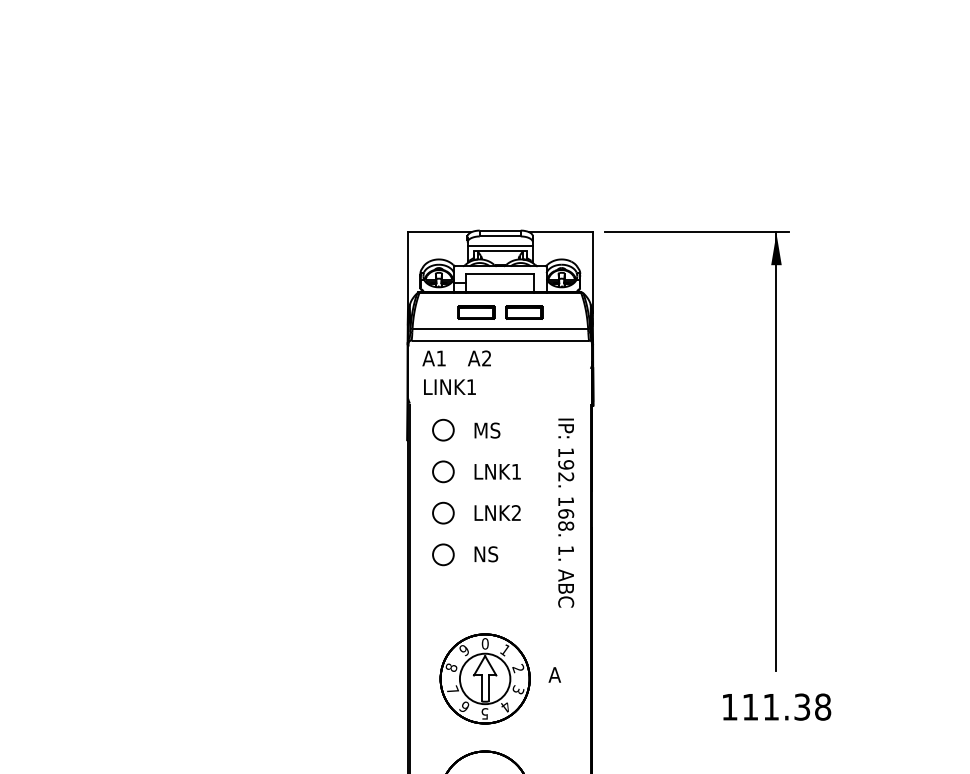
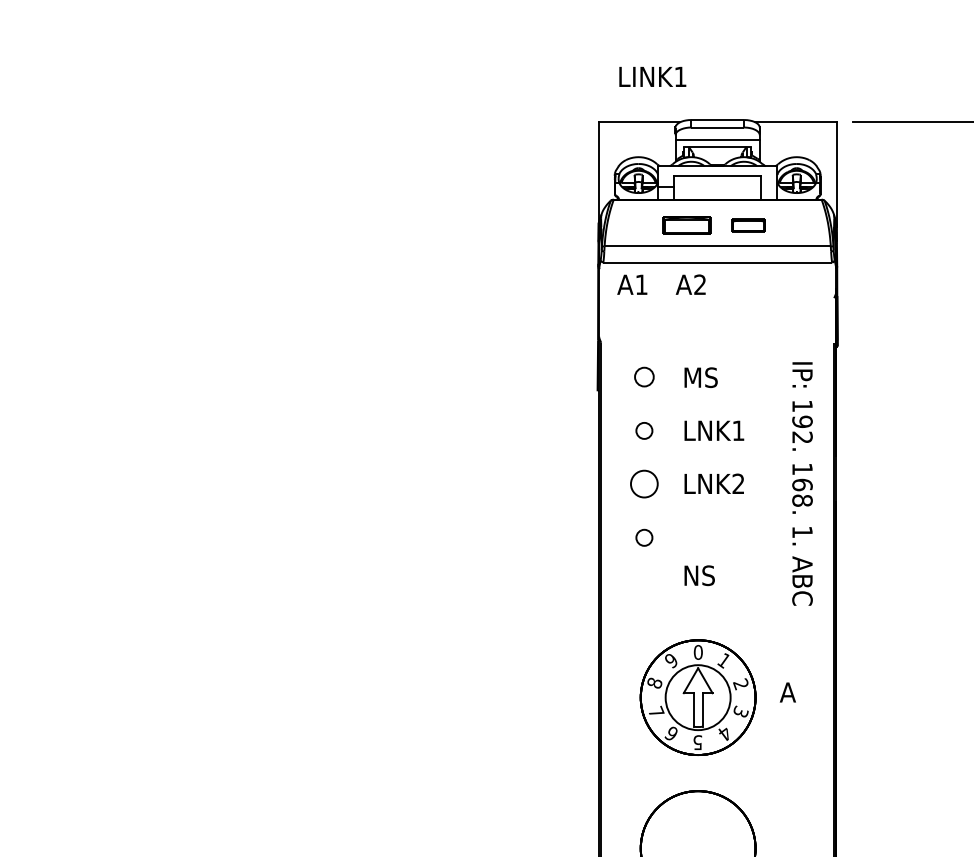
part: (524, 312) -> (748, 225), size x0.7
text: (449, 386) -> (652, 76), moved
circle: (443, 429) -> (644, 376), size x0.7
circle: (443, 471) -> (644, 430), size x0.6
circle: (443, 554) -> (644, 537), size x0.6
text: (486, 554) -> (699, 575), moved

